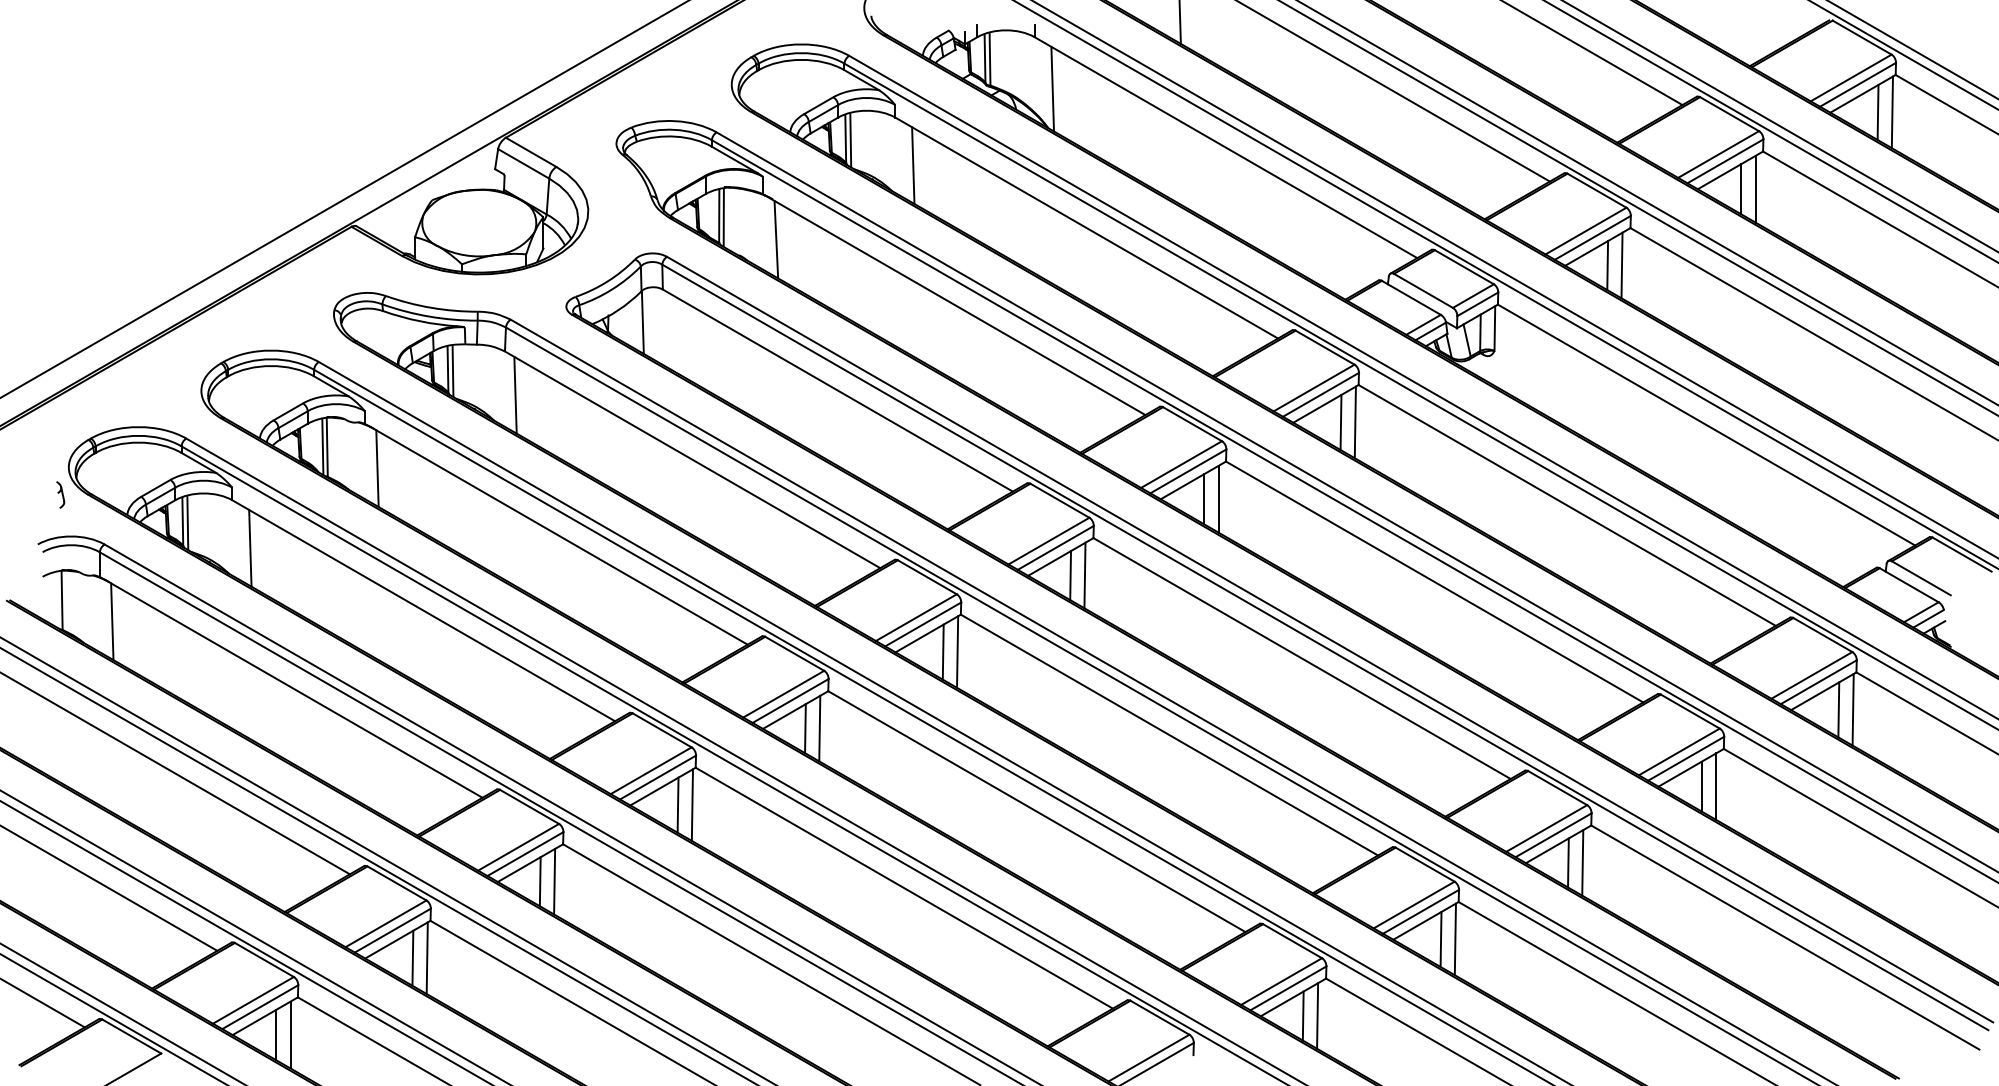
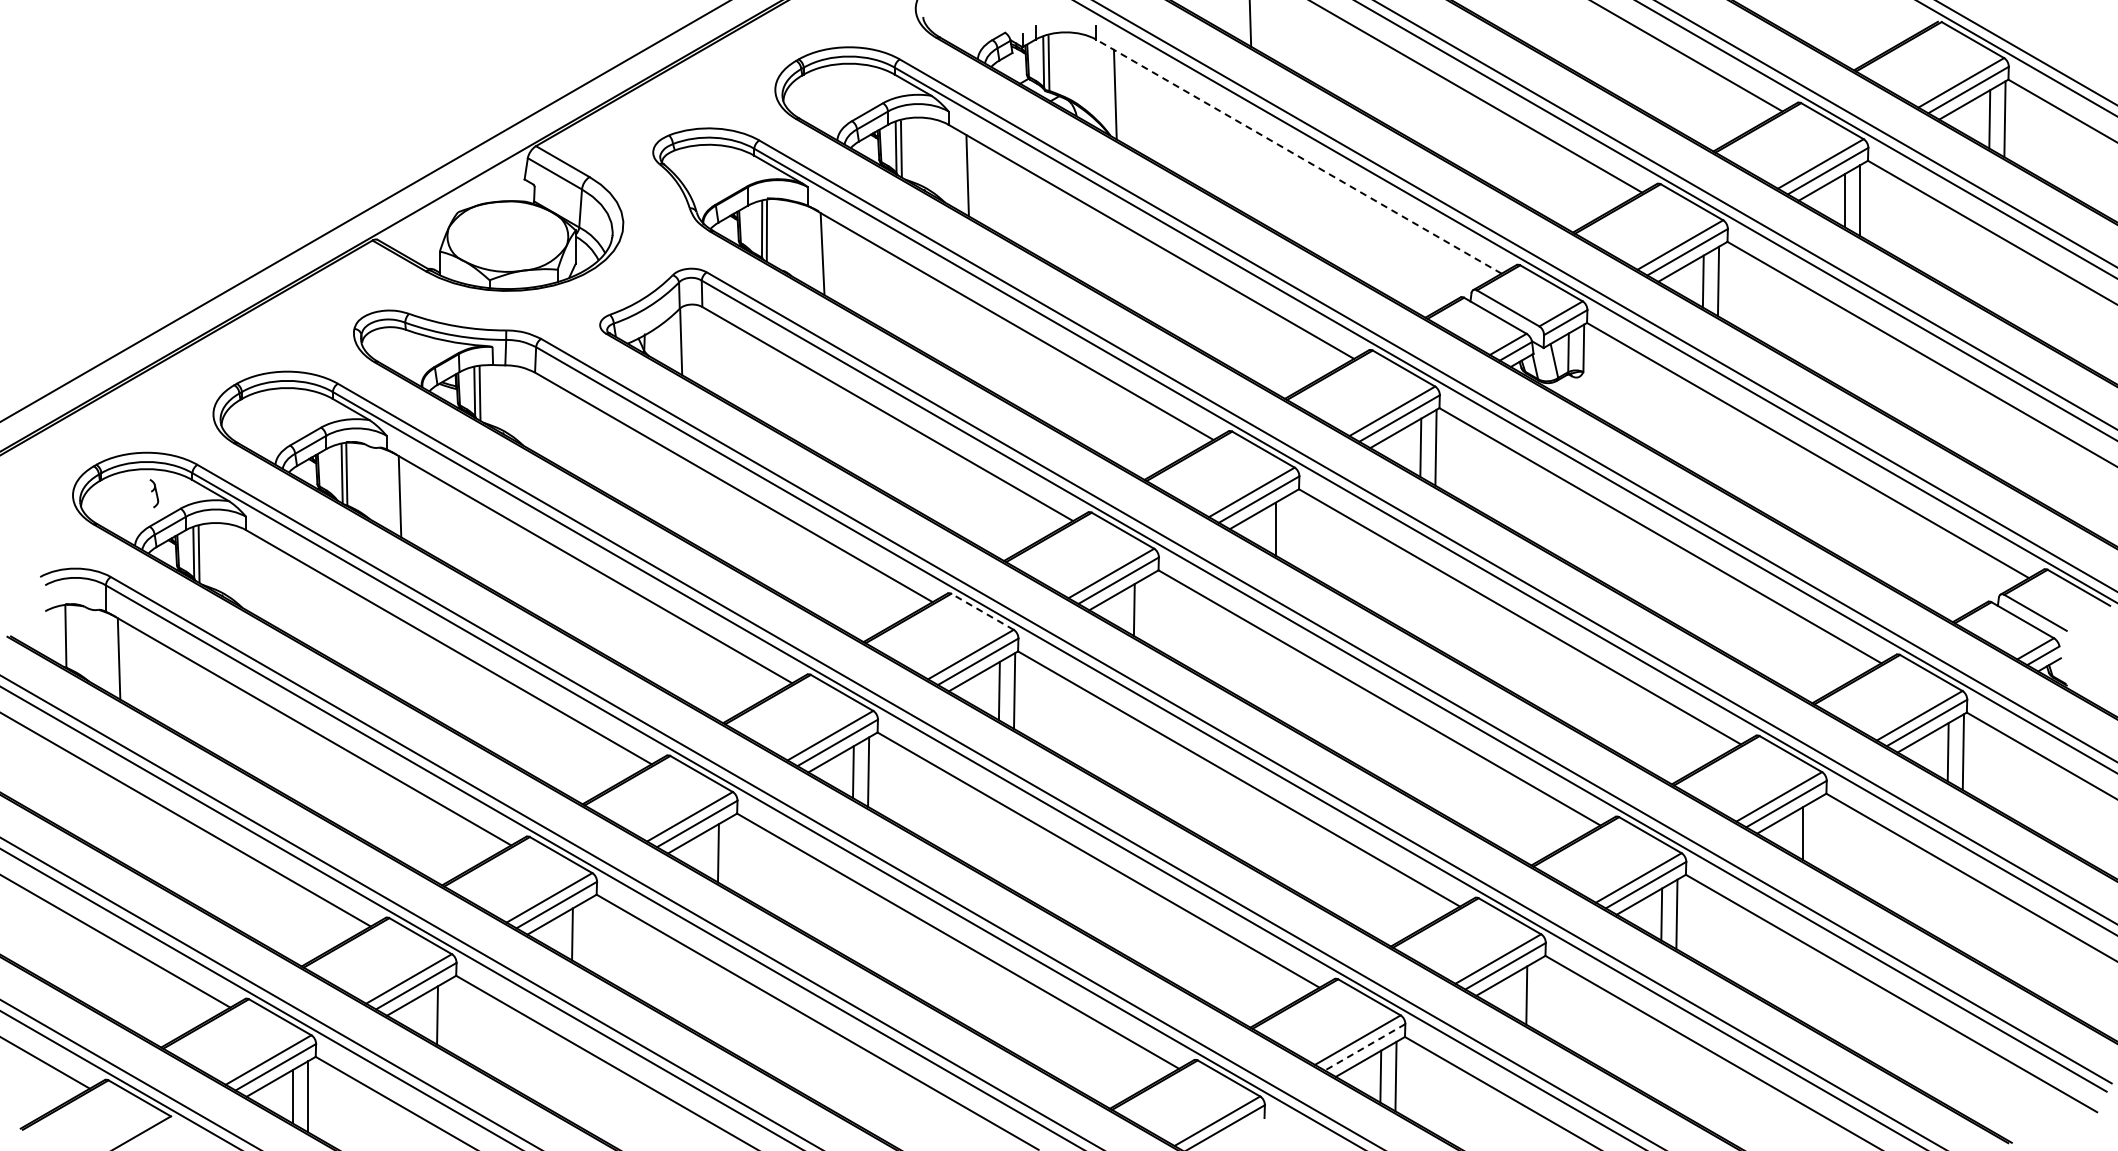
line: (1225, 147) -> (1298, 156), solid -> dashed
line: (515, 394) -> (546, 418), removed
part: (60, 494) -> (154, 493), moved
line: (1218, 498) -> (1291, 528), removed
line: (250, 547) -> (265, 580), removed
line: (1084, 575) -> (1149, 609), removed
line: (927, 576) -> (982, 611), solid -> dashed
line: (1716, 786) -> (1818, 833), removed
line: (692, 805) -> (733, 853), removed
line: (554, 881) -> (587, 934), removed
line: (1454, 939) -> (1541, 995), removed
line: (427, 958) -> (452, 1015), removed
line: (1287, 988) -> (1364, 1047), solid -> dashed

